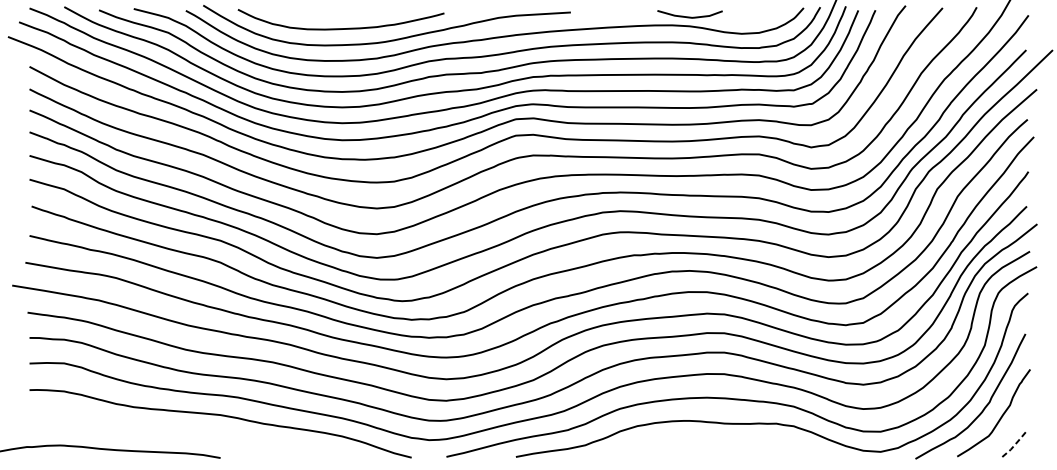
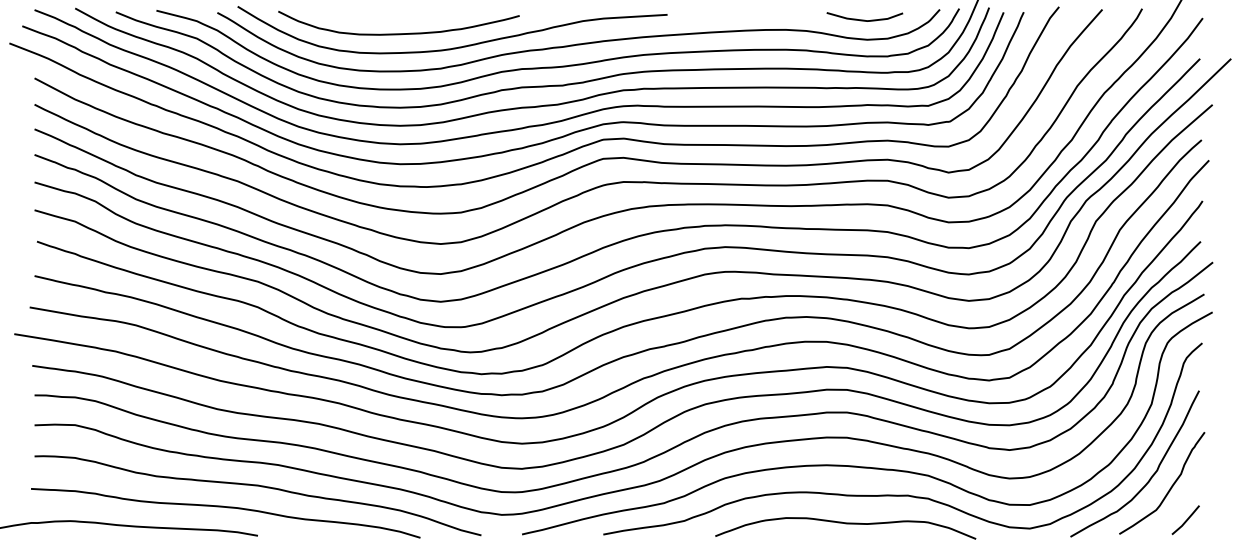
curve: (689, 16) -> (864, 19), moved
curve: (194, 434) -> (227, 508), added
line: (1014, 444) -> (1186, 520), dashed -> solid
curve: (723, 448) -> (845, 524), added

